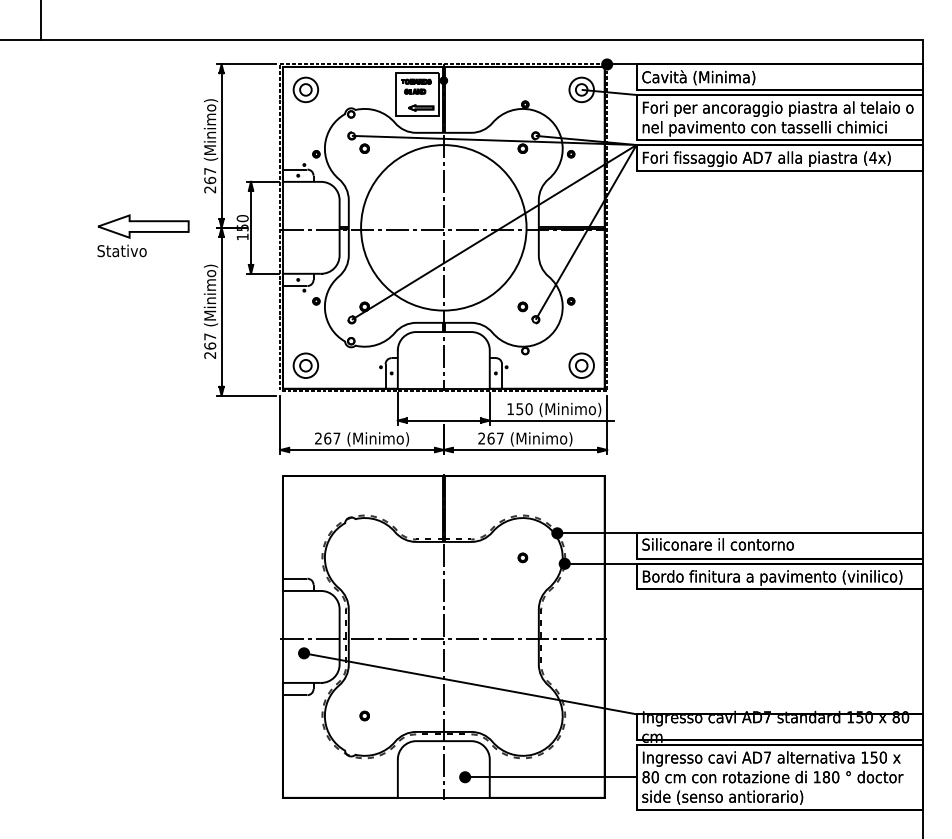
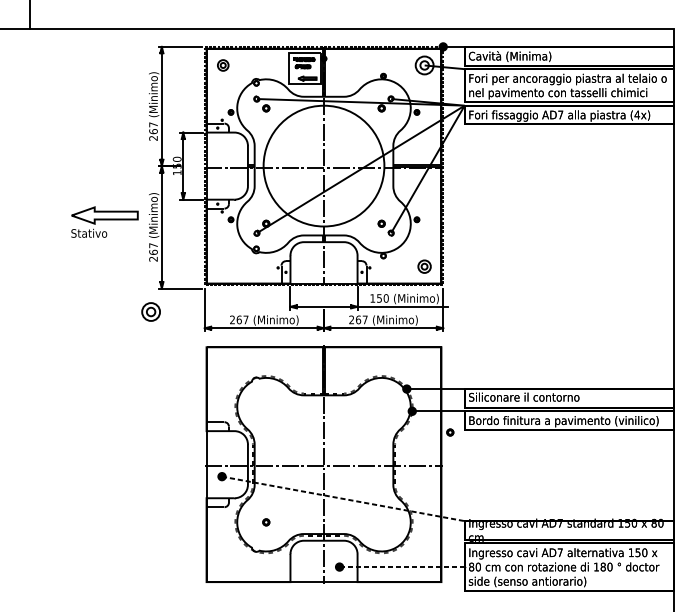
part: (305, 89) -> (223, 65), size x0.6
part: (143, 235) -> (104, 222), moved
part: (305, 365) -> (150, 311), moved
part: (581, 365) -> (424, 266), size x0.7
part: (522, 557) -> (450, 432), moved
line: (470, 683) -> (343, 498), solid -> dashed
line: (551, 777) -> (402, 567), solid -> dashed

